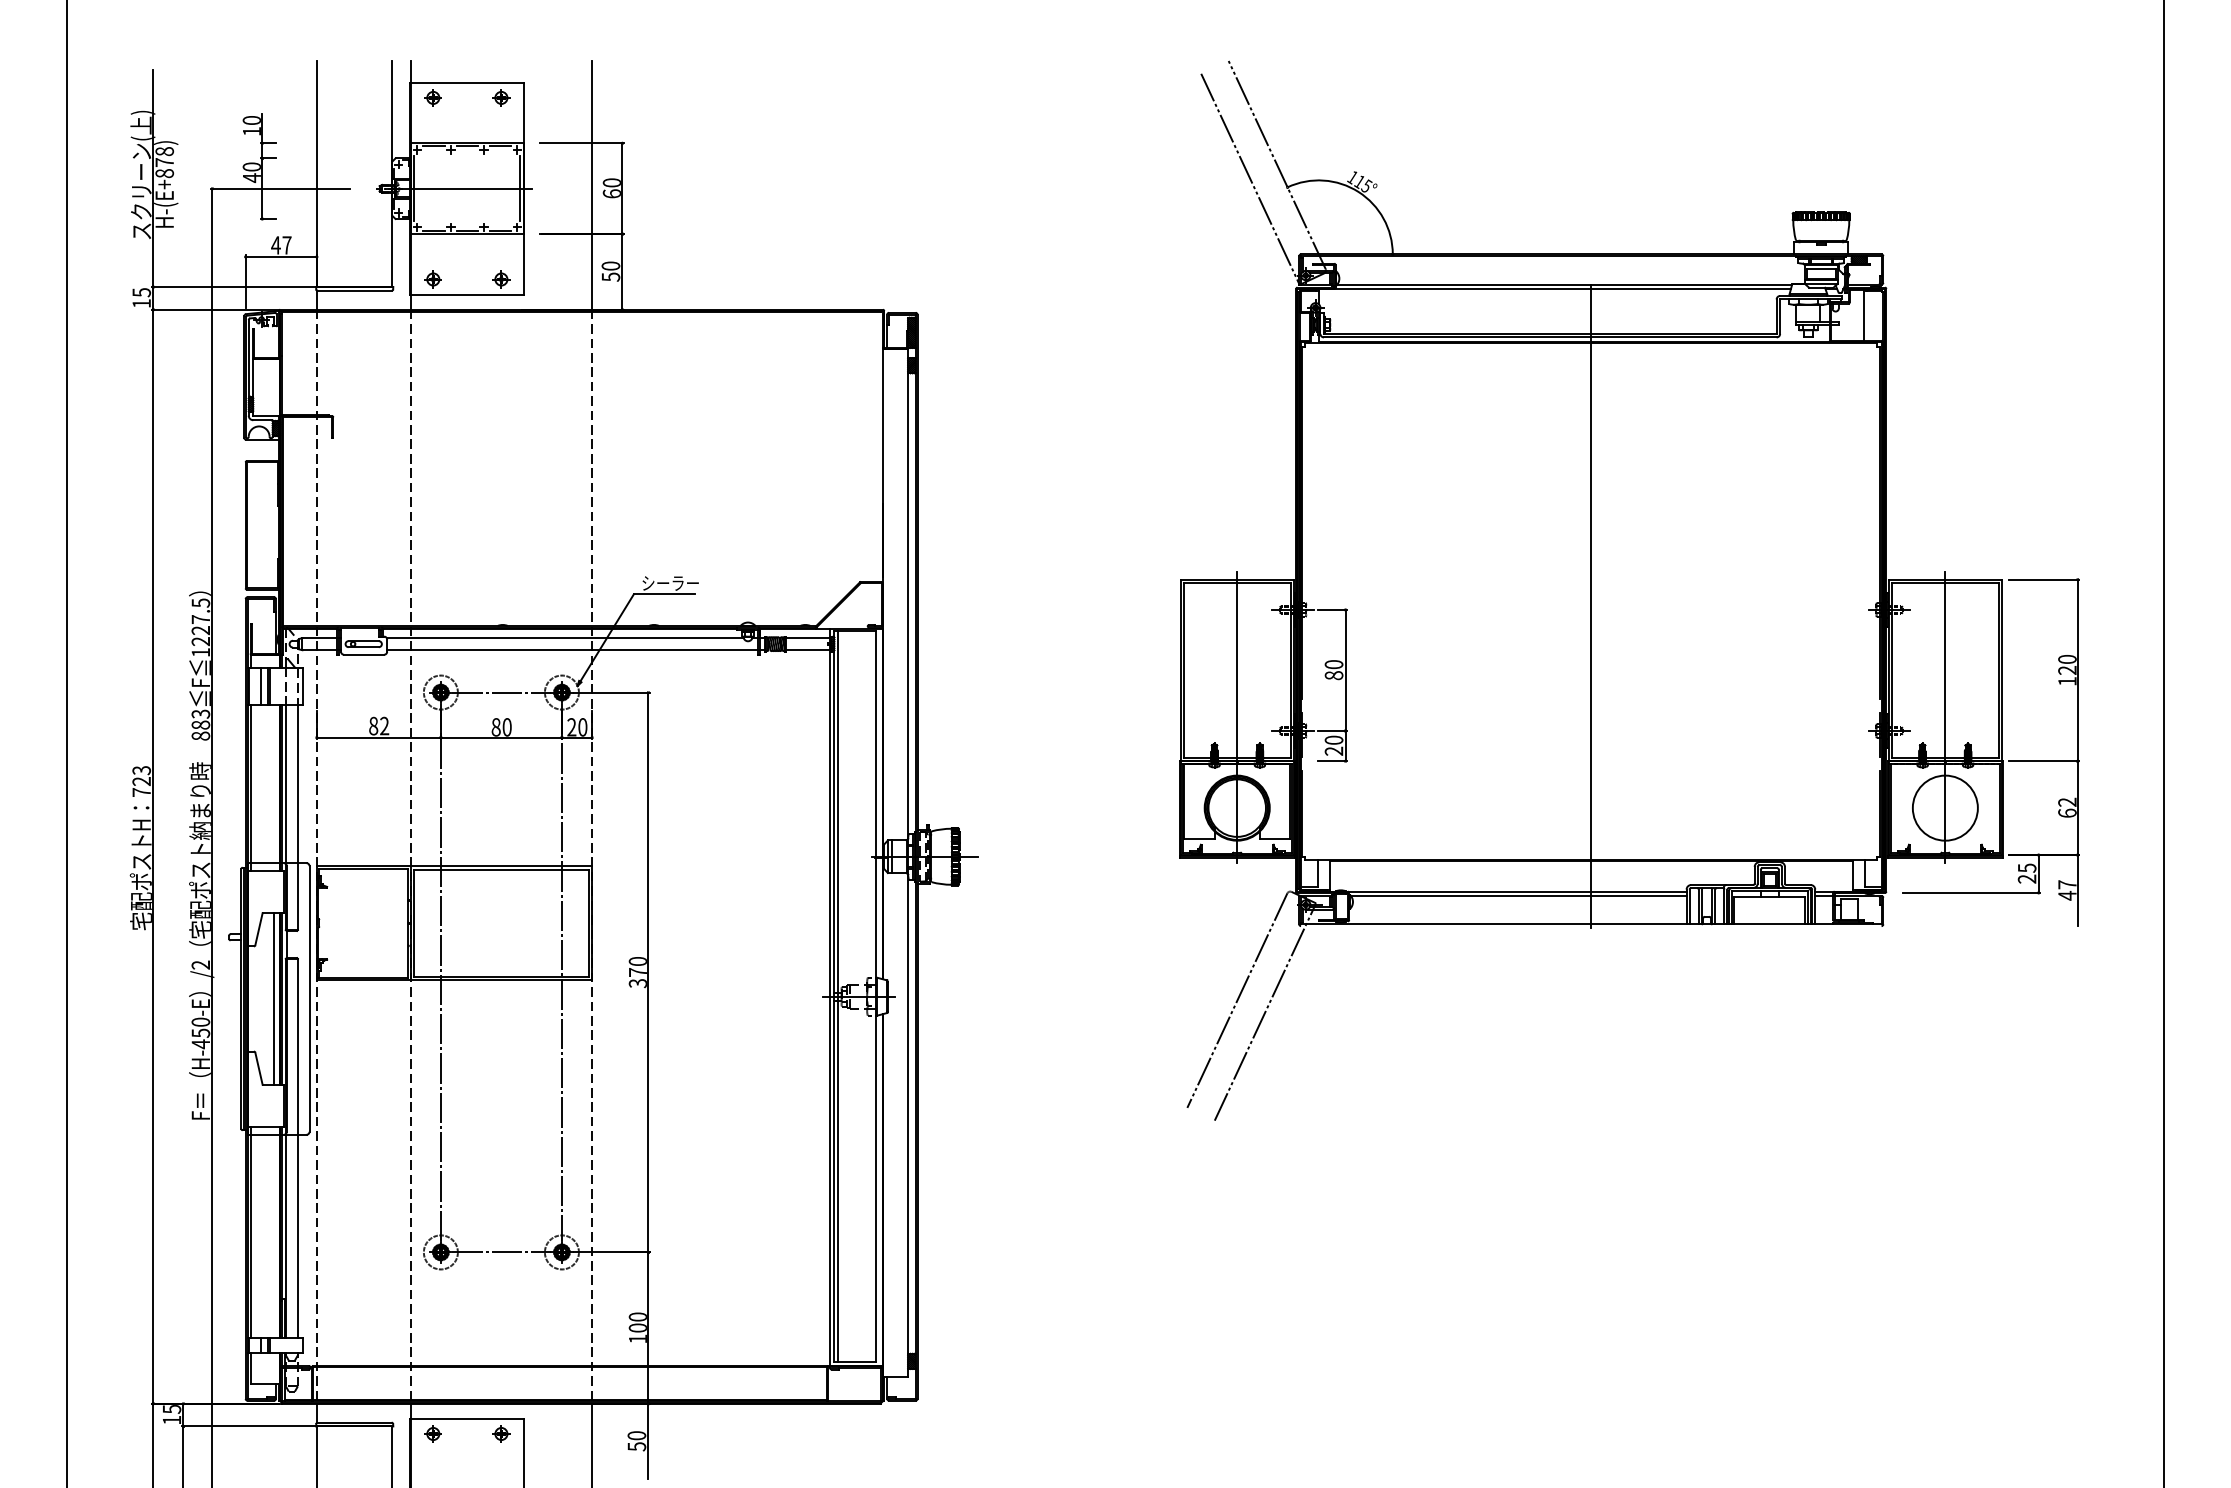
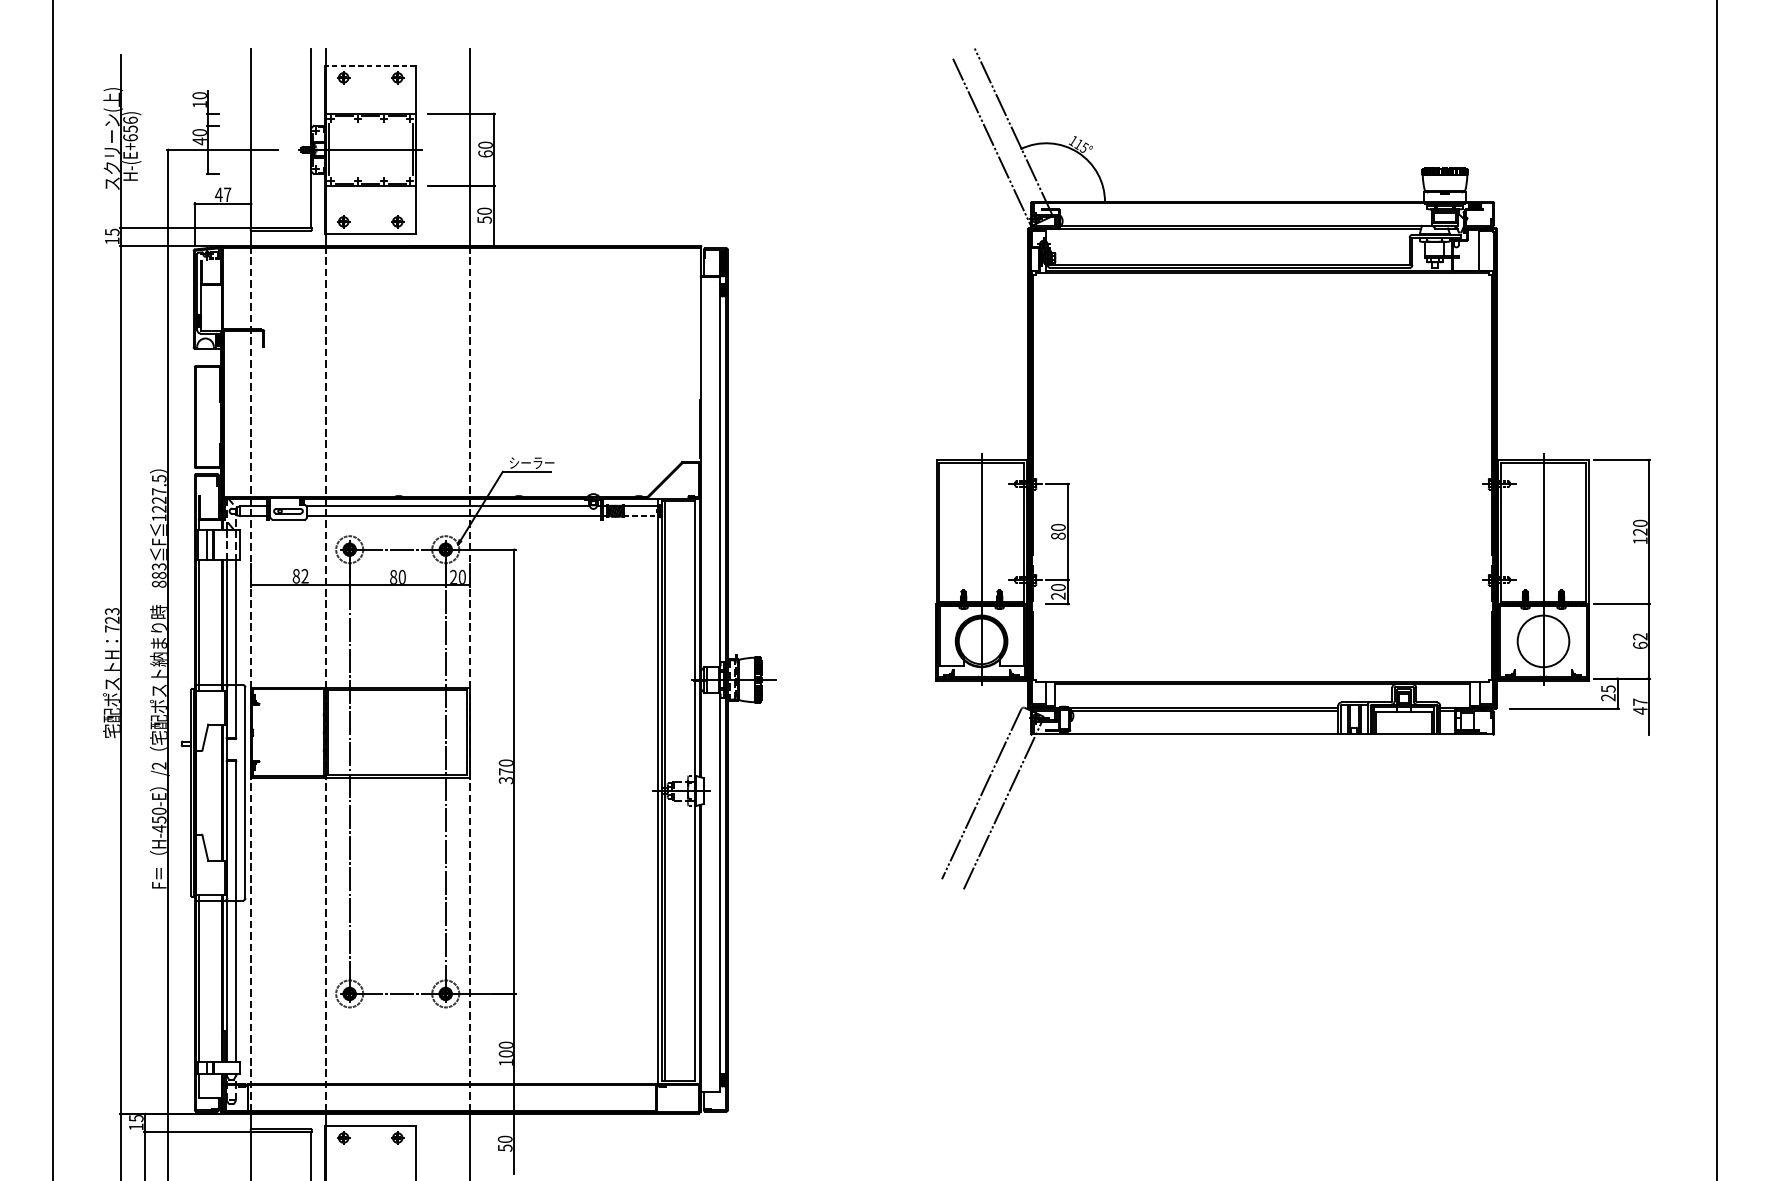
line: (466, 82) -> (370, 65), solid -> dashed
text: (164, 162) -> (130, 129), H-(E+878) -> H-(E+656)
line: (1591, 606) -> (1262, 481), removed
line: (807, 650) -> (640, 516), solid -> dashed
line: (274, 998) -> (217, 792), removed

